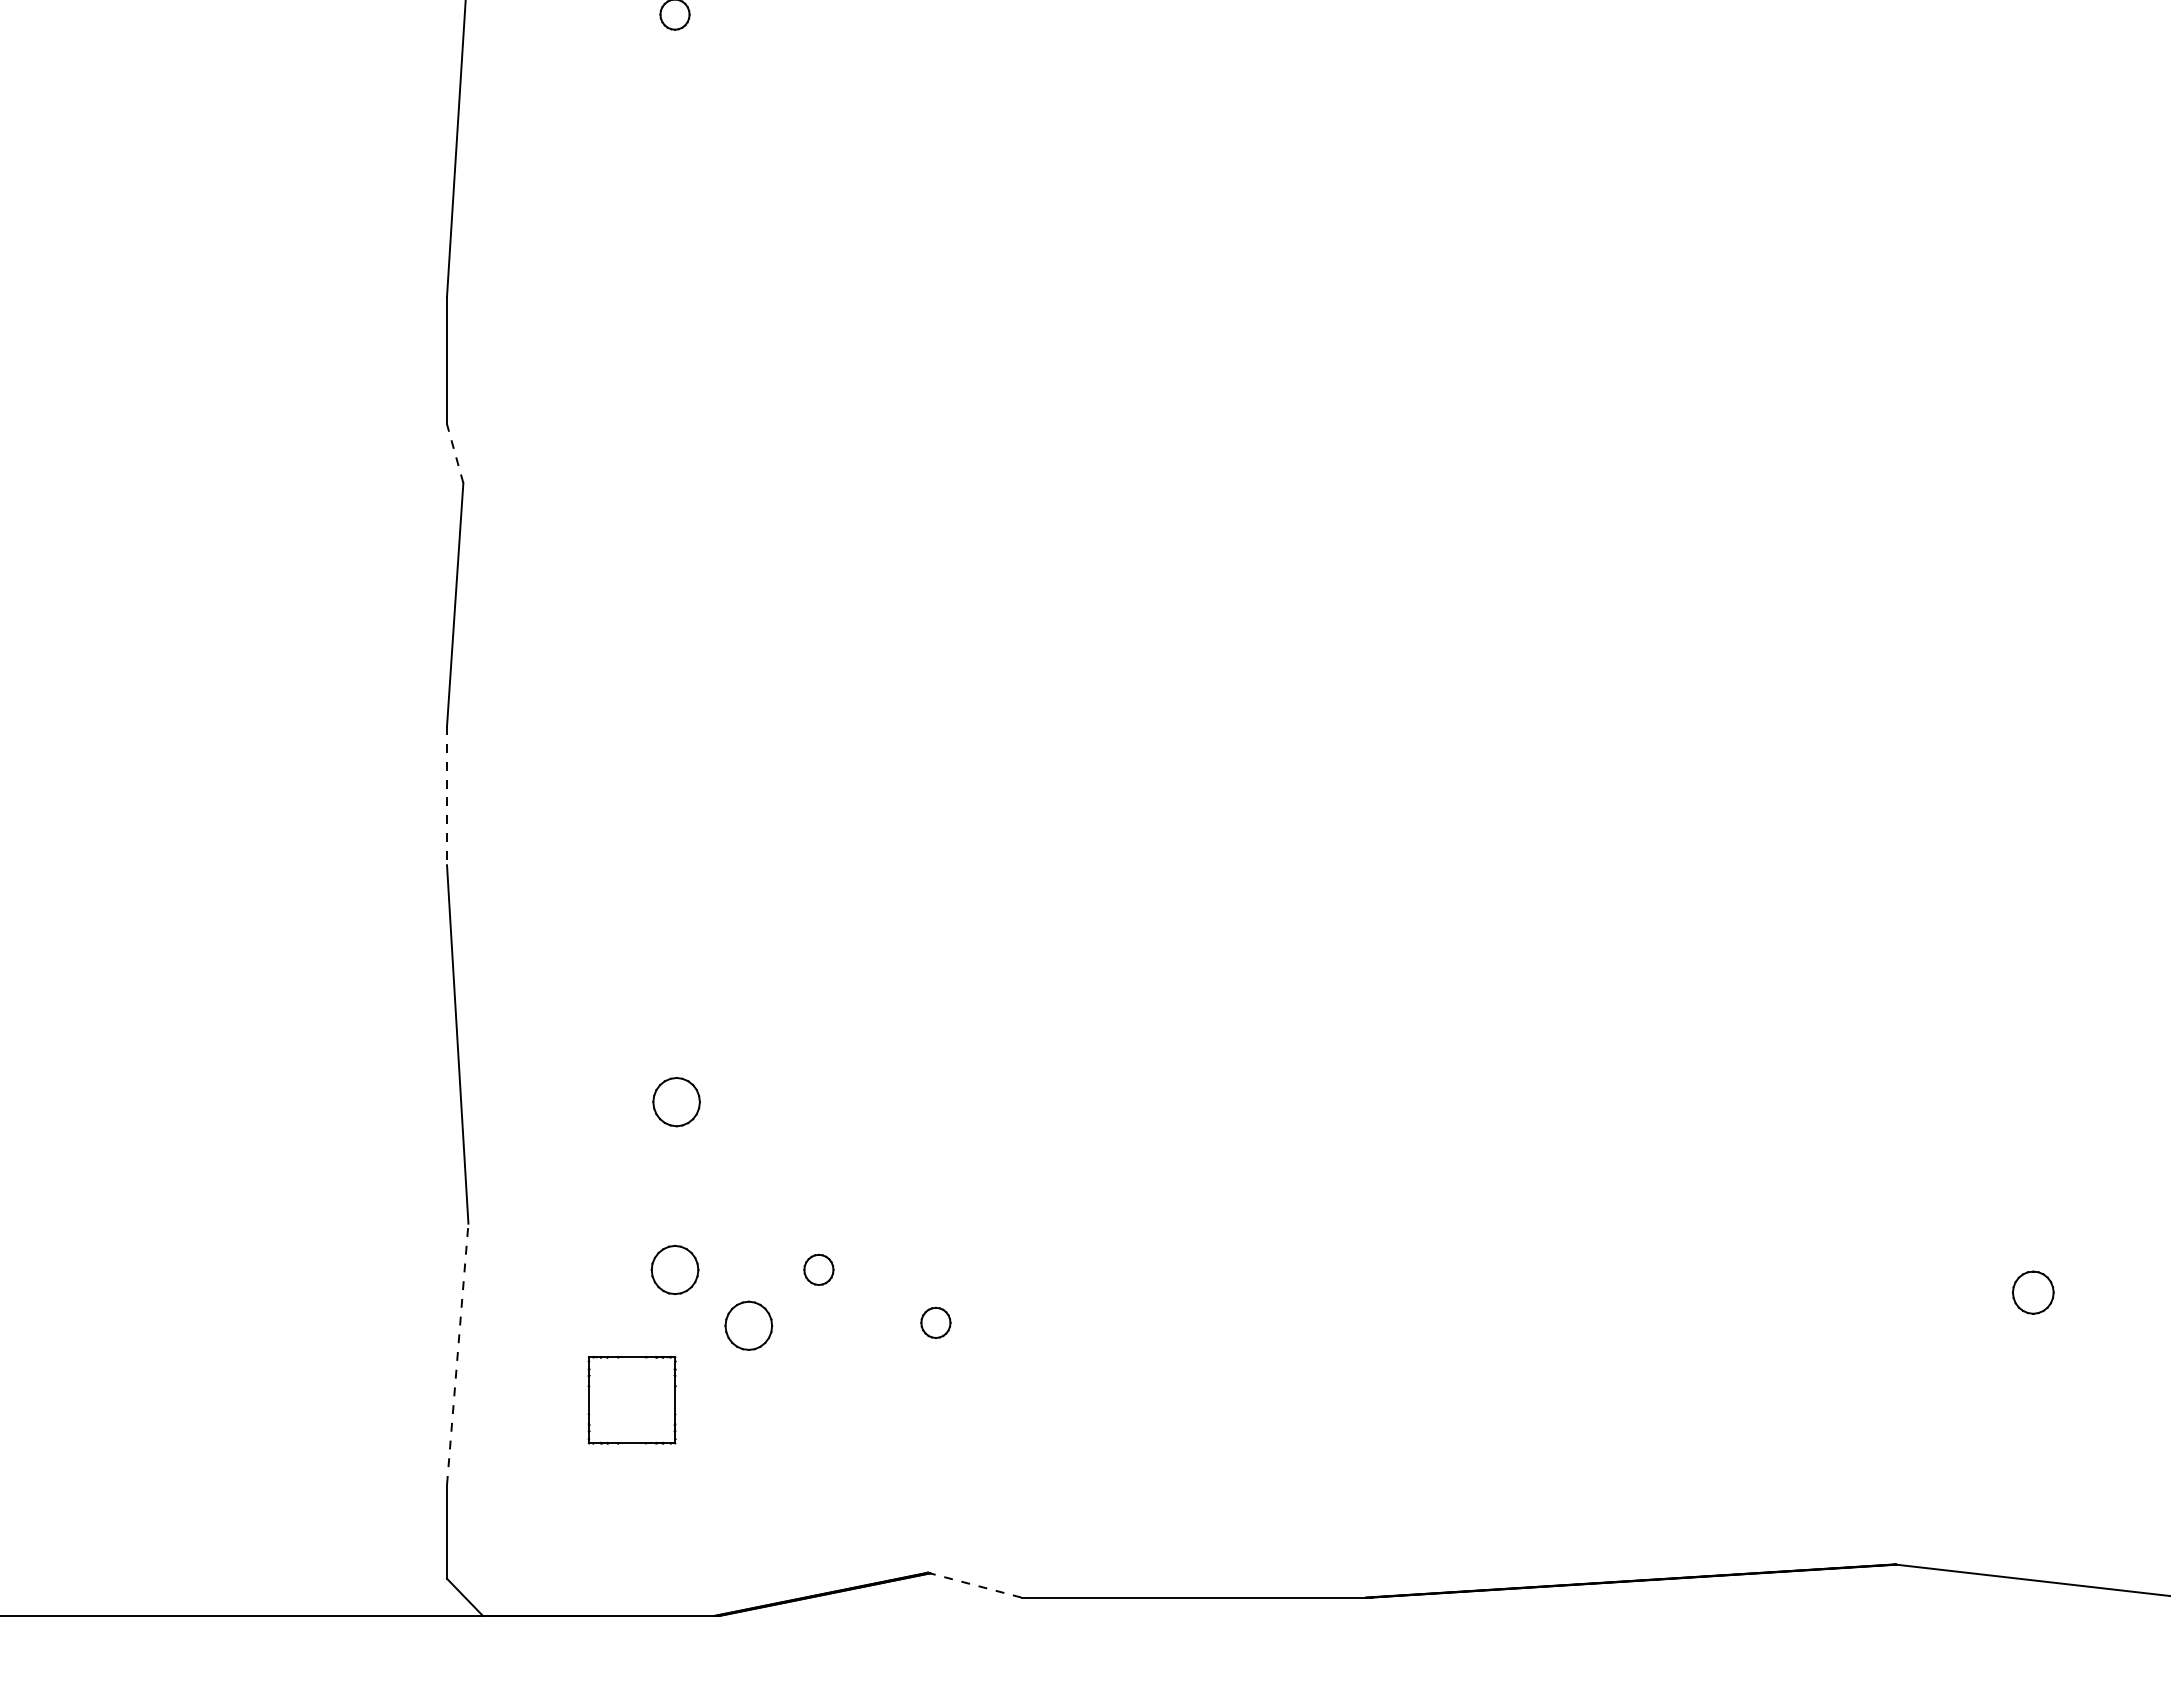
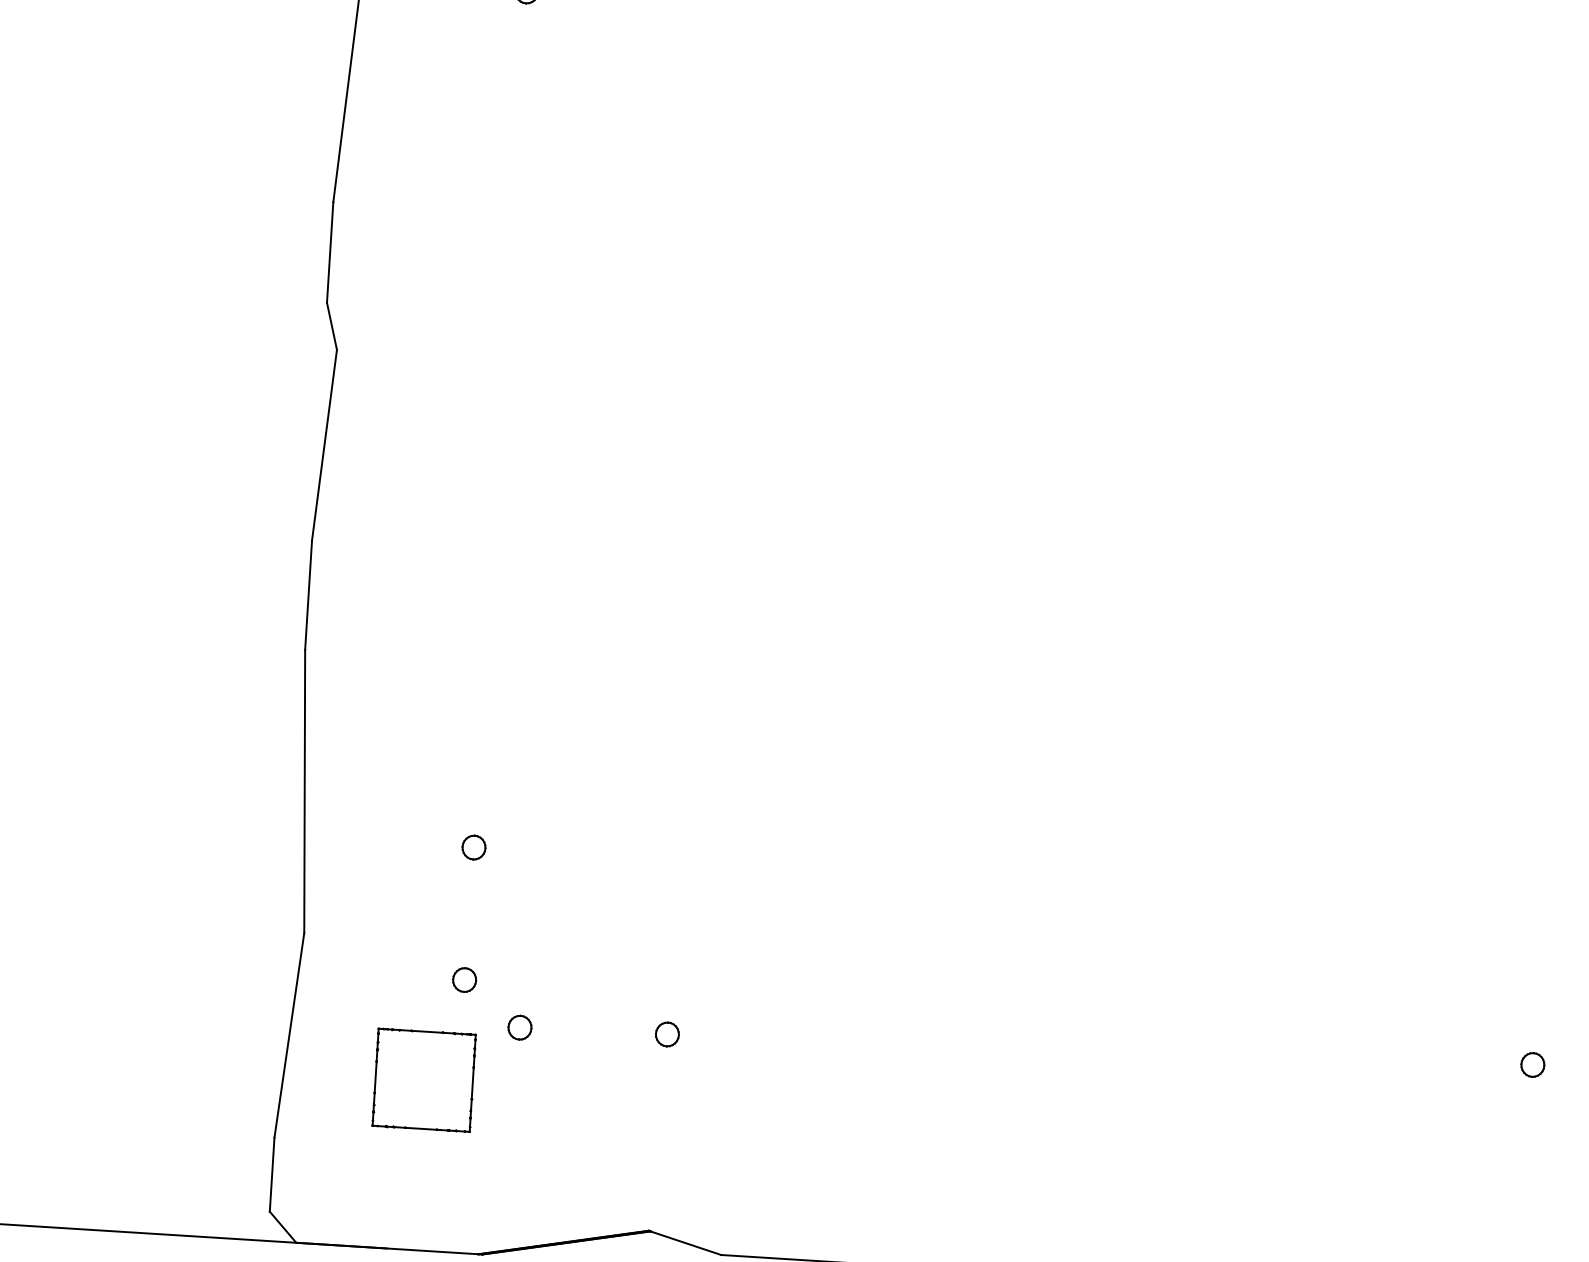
line: (455, 453) -> (332, 326), dashed -> solid
line: (447, 796) -> (308, 595), dashed -> solid
part: (675, 1101) -> (473, 847), size x0.62
part: (818, 1269) -> (577, 986), removed
part: (674, 1270) -> (464, 980), size x0.62
part: (2032, 1292) -> (1532, 1064), size x0.71
part: (748, 1326) -> (519, 1028), size x0.62
line: (457, 1353) -> (289, 1034), dashed -> solid
part: (632, 1400) -> (424, 1080), size x1.43
line: (975, 1585) -> (685, 1243), dashed -> solid

